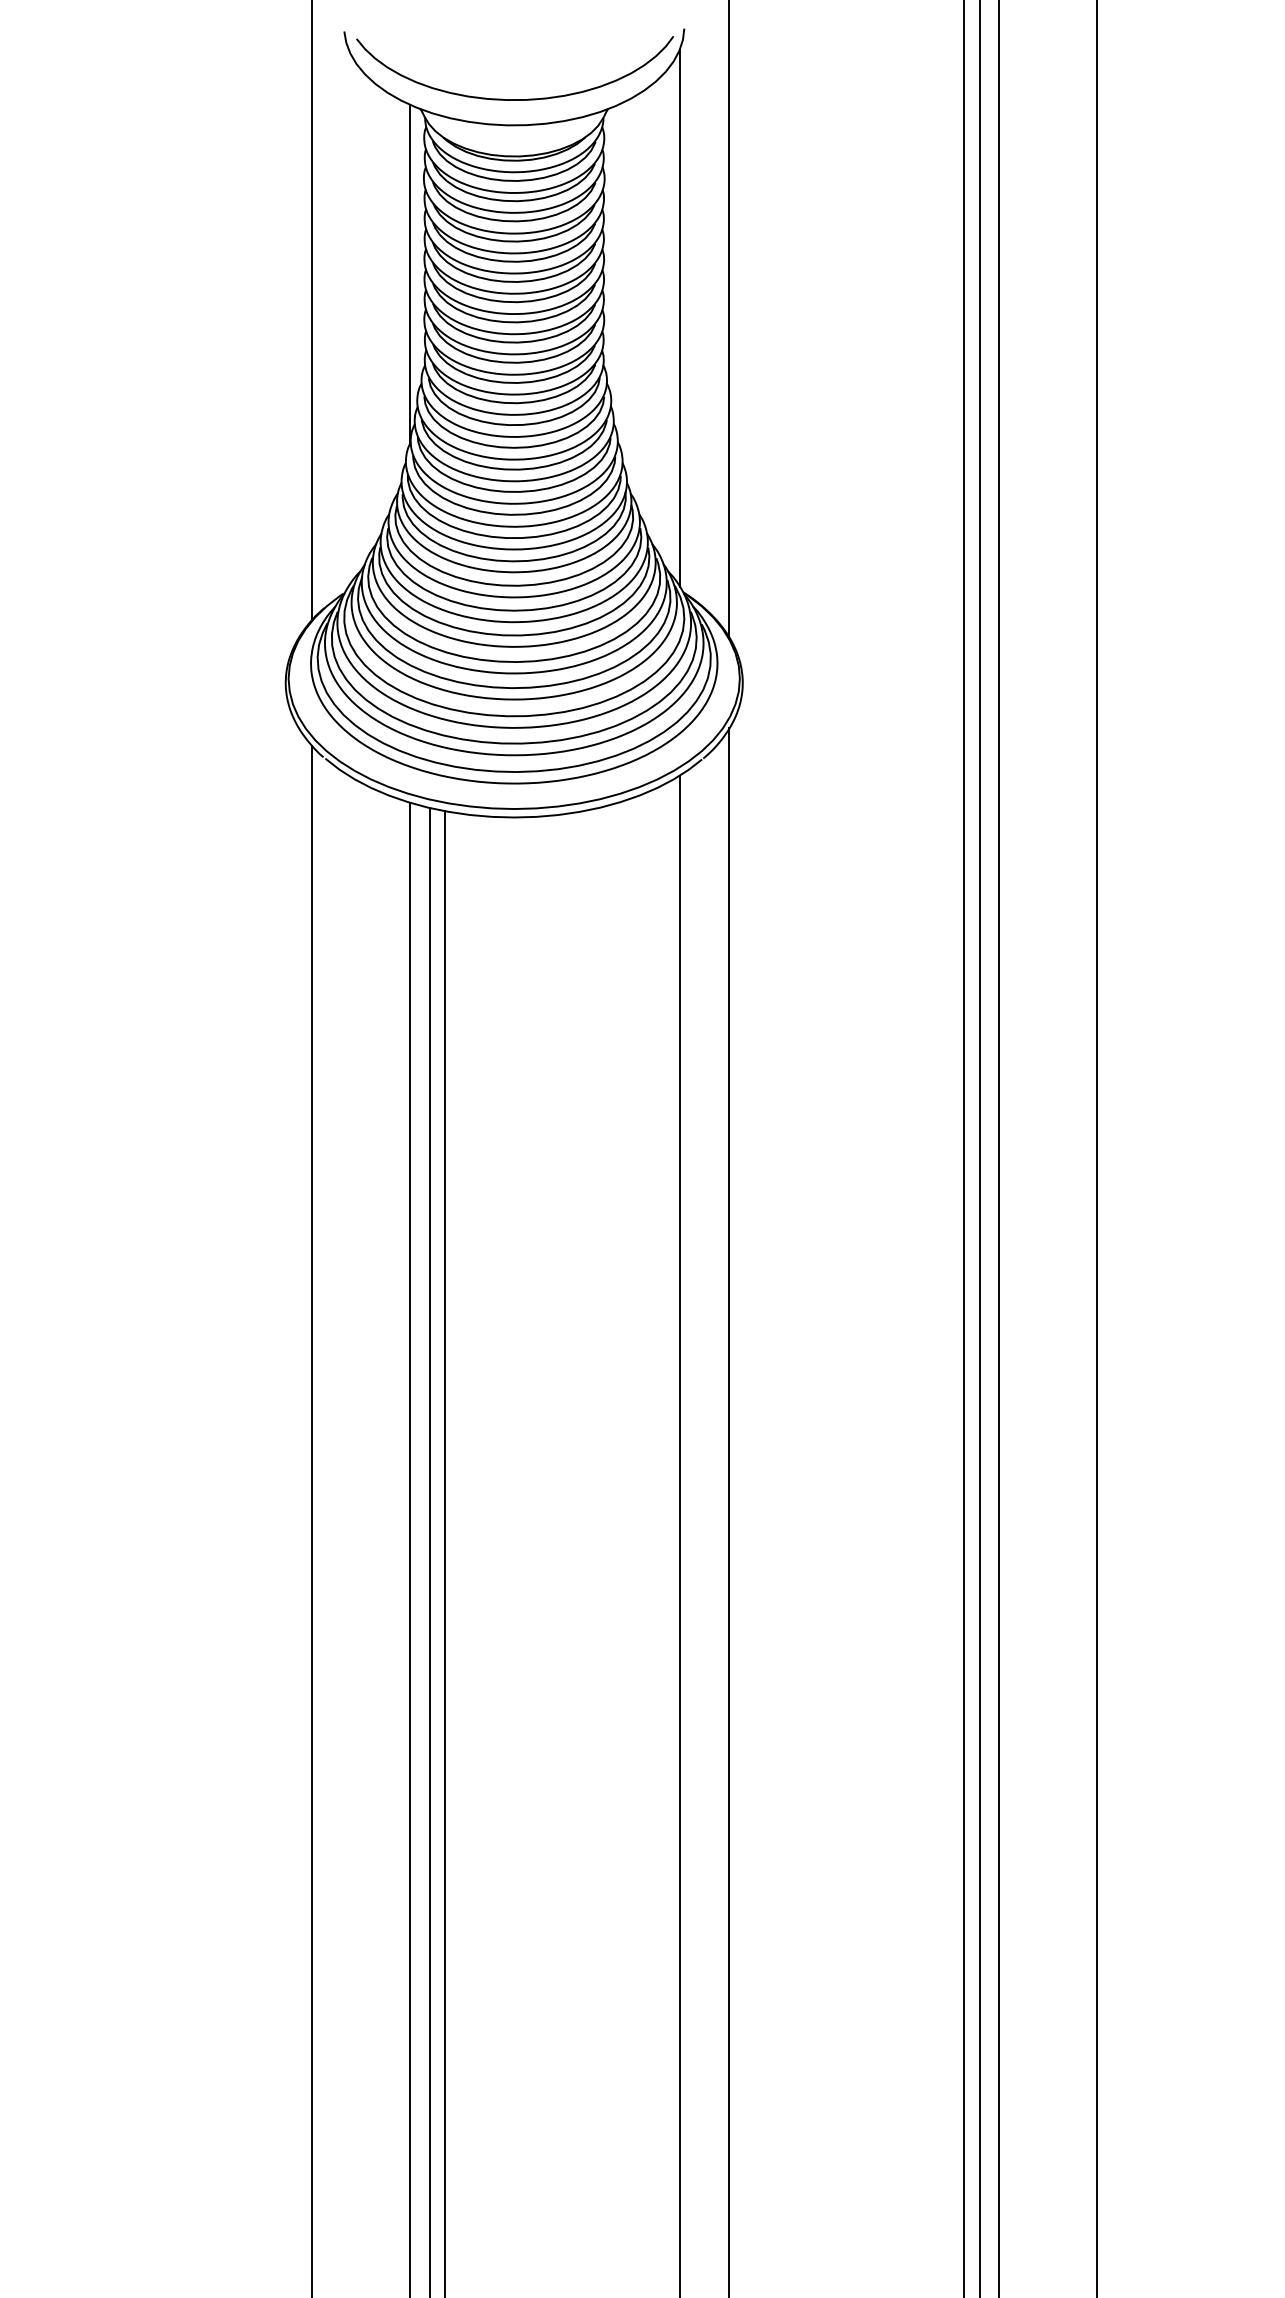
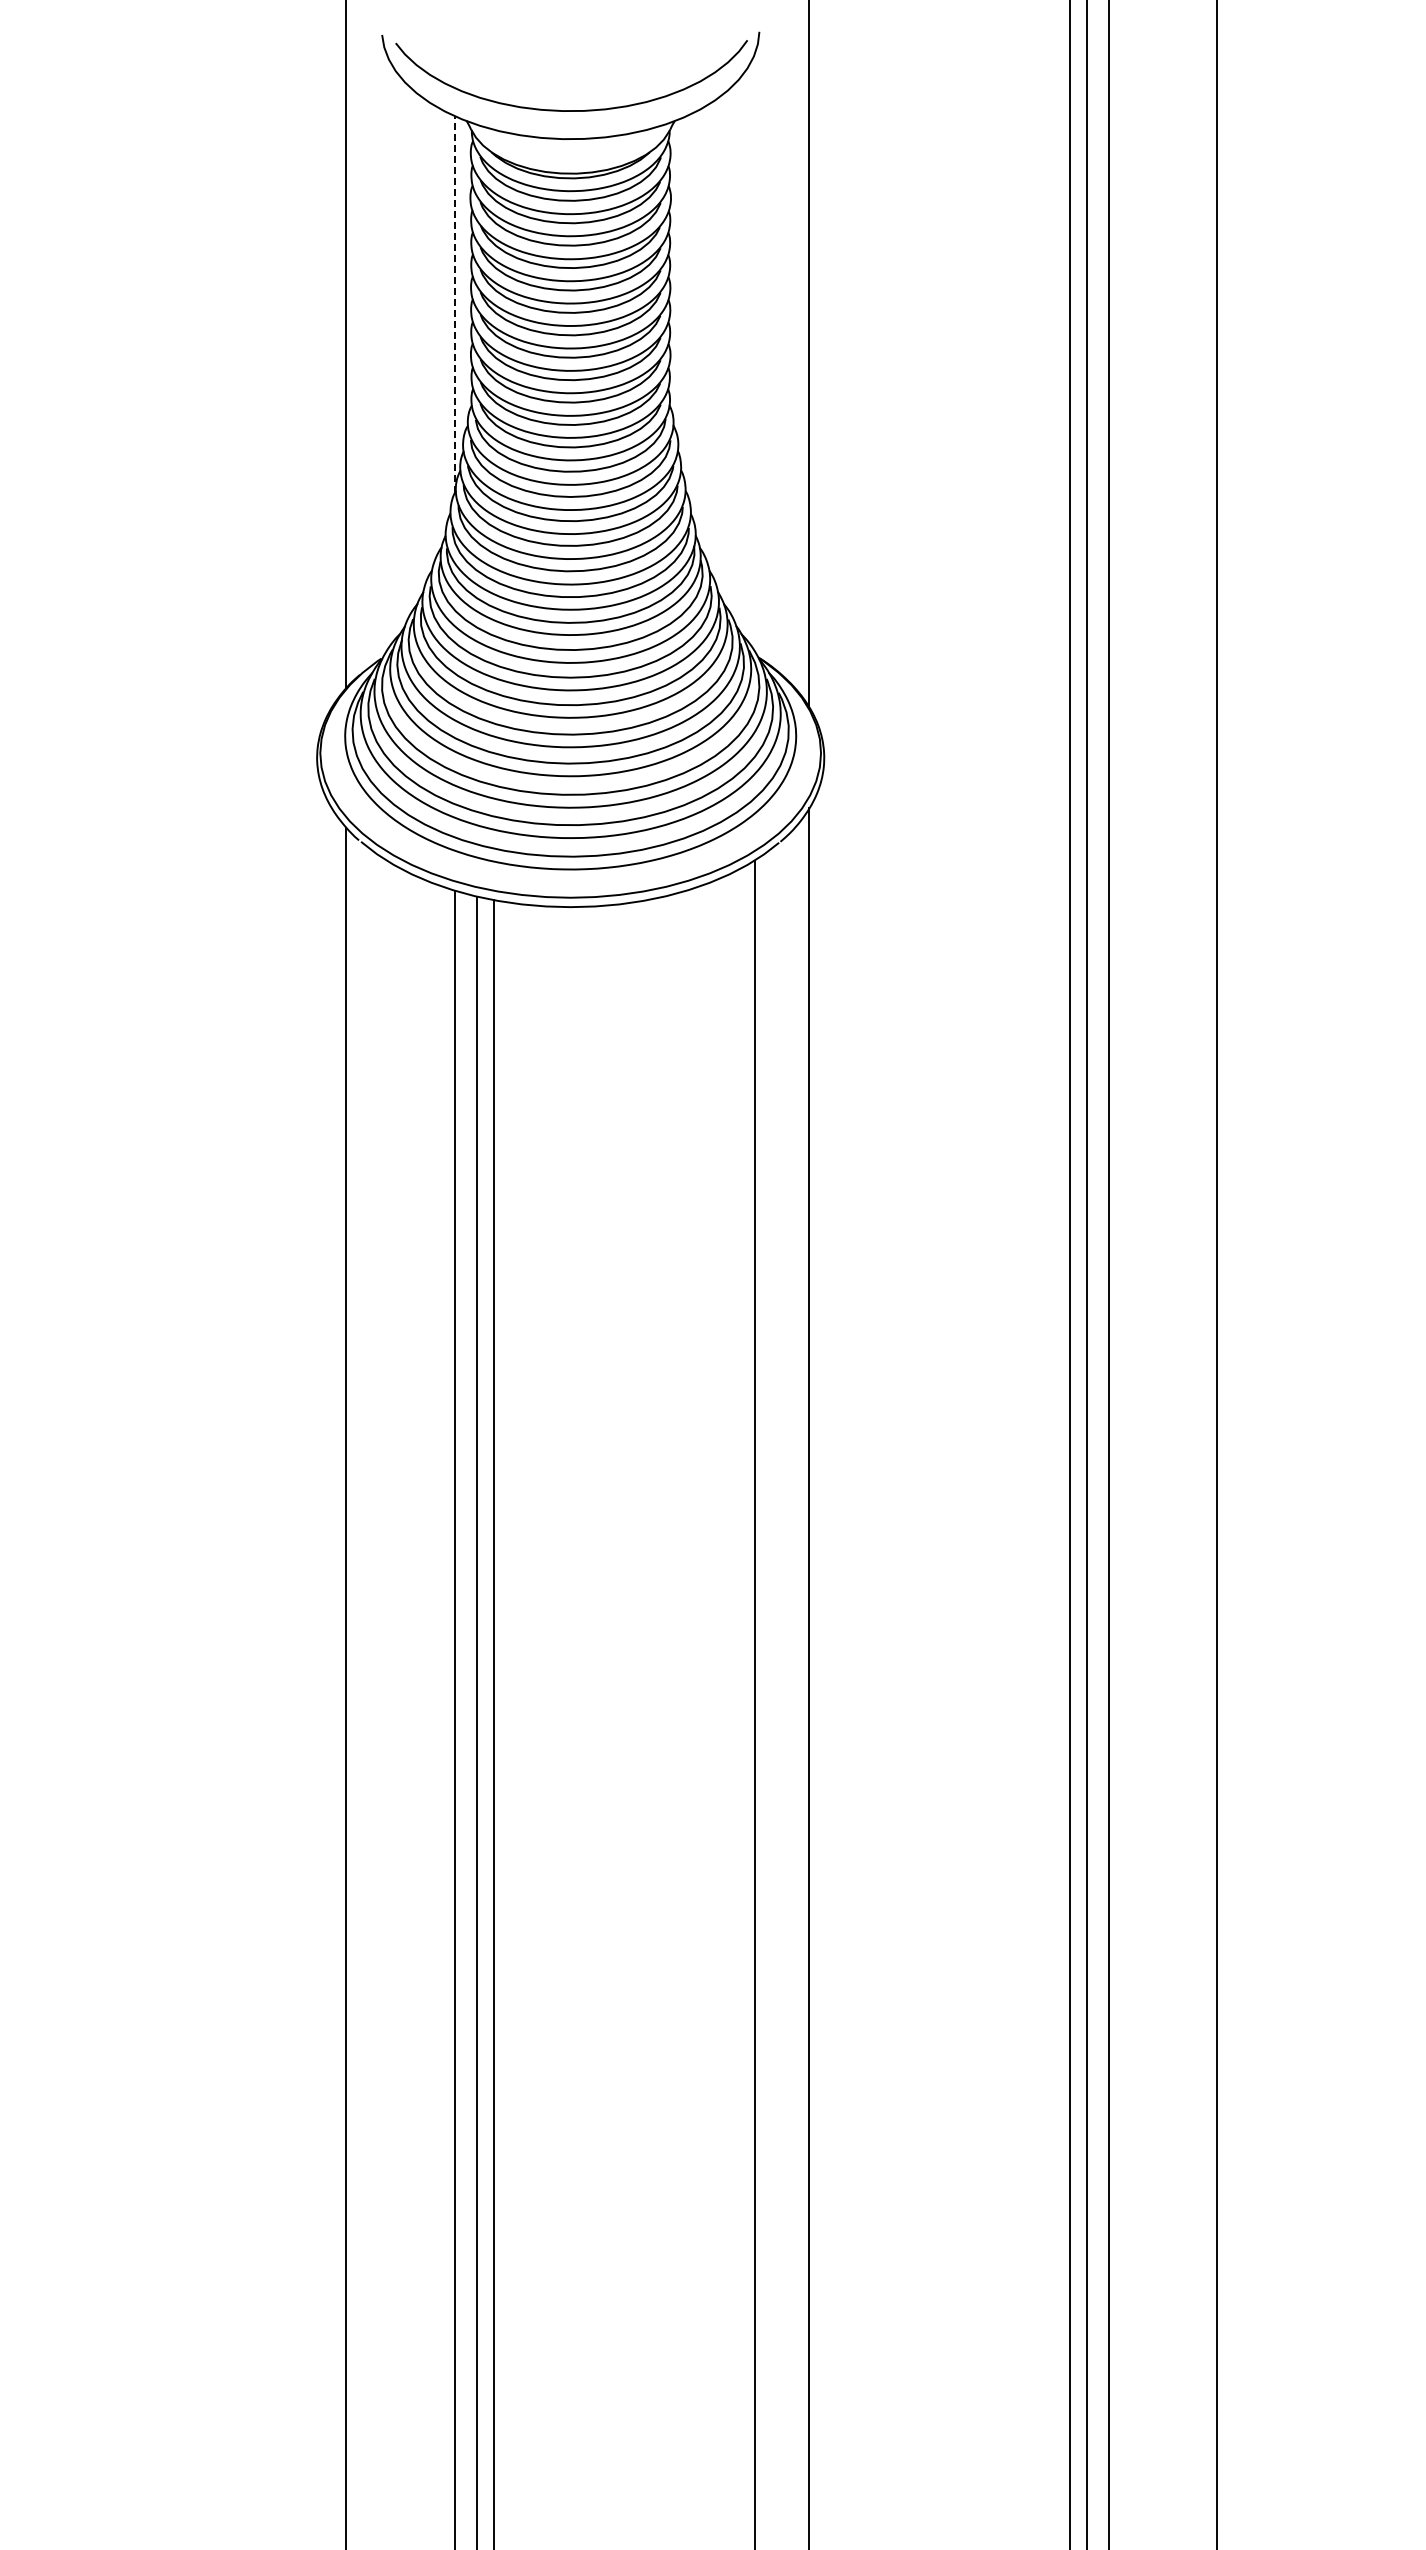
line: (410, 274) -> (455, 304), solid -> dashed
line: (679, 317) -> (754, 352), removed

